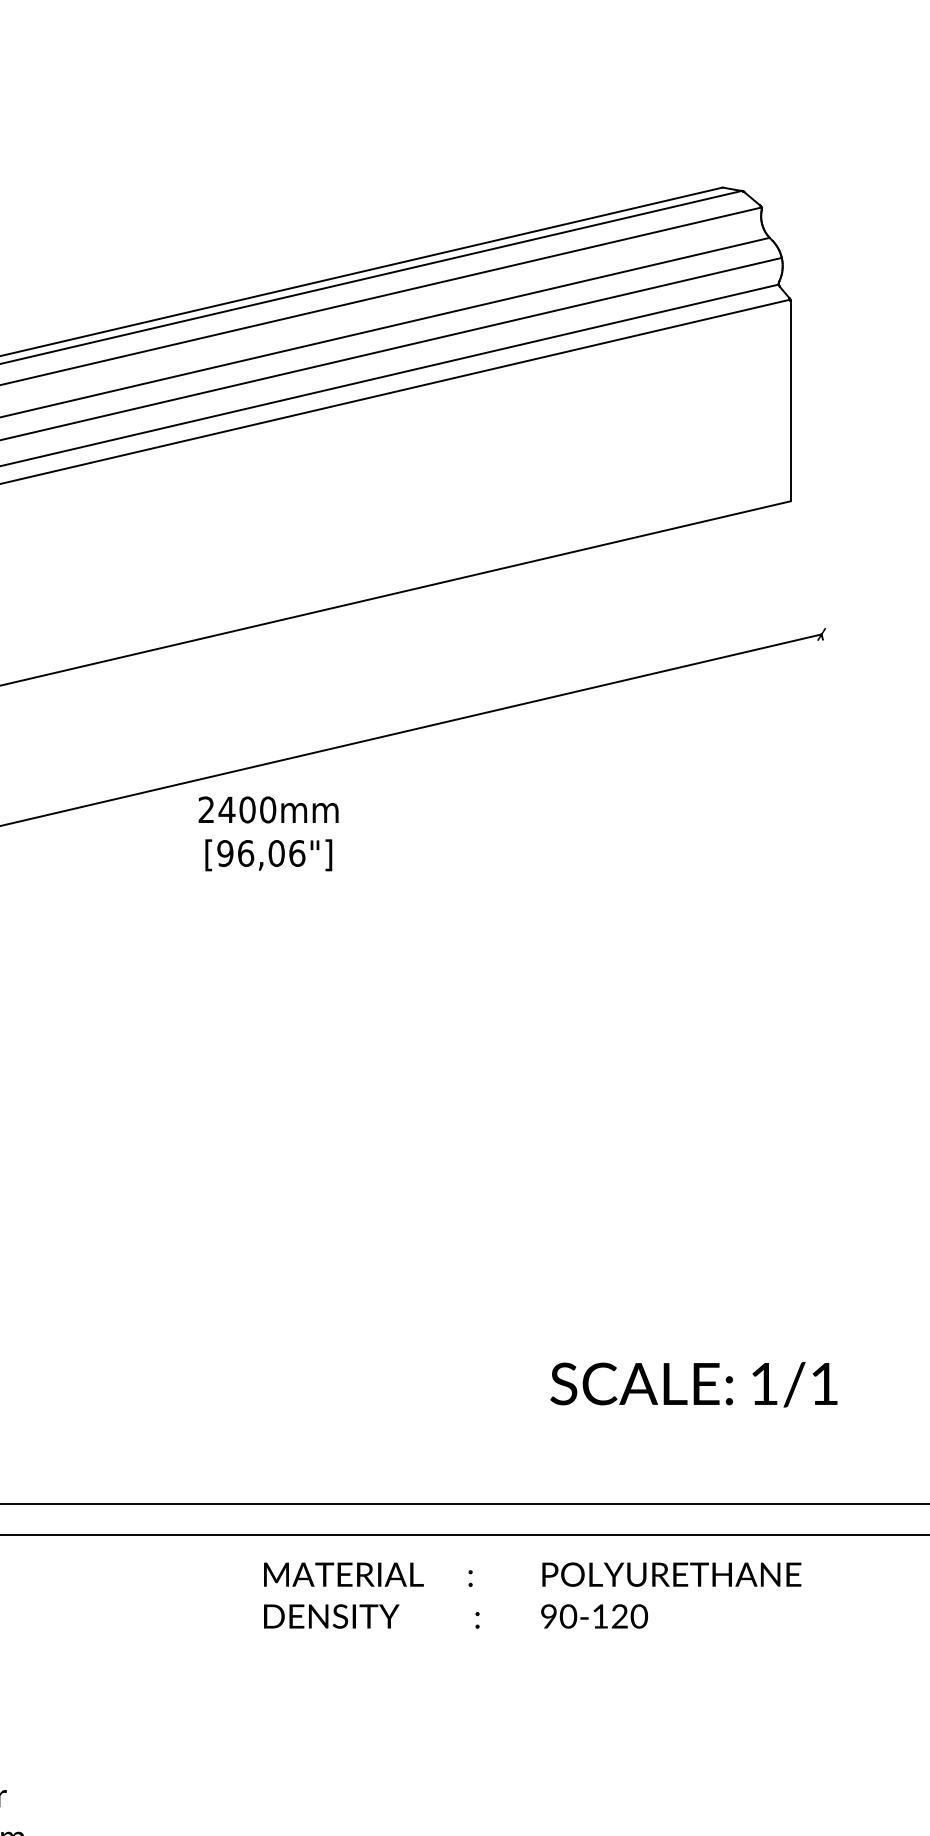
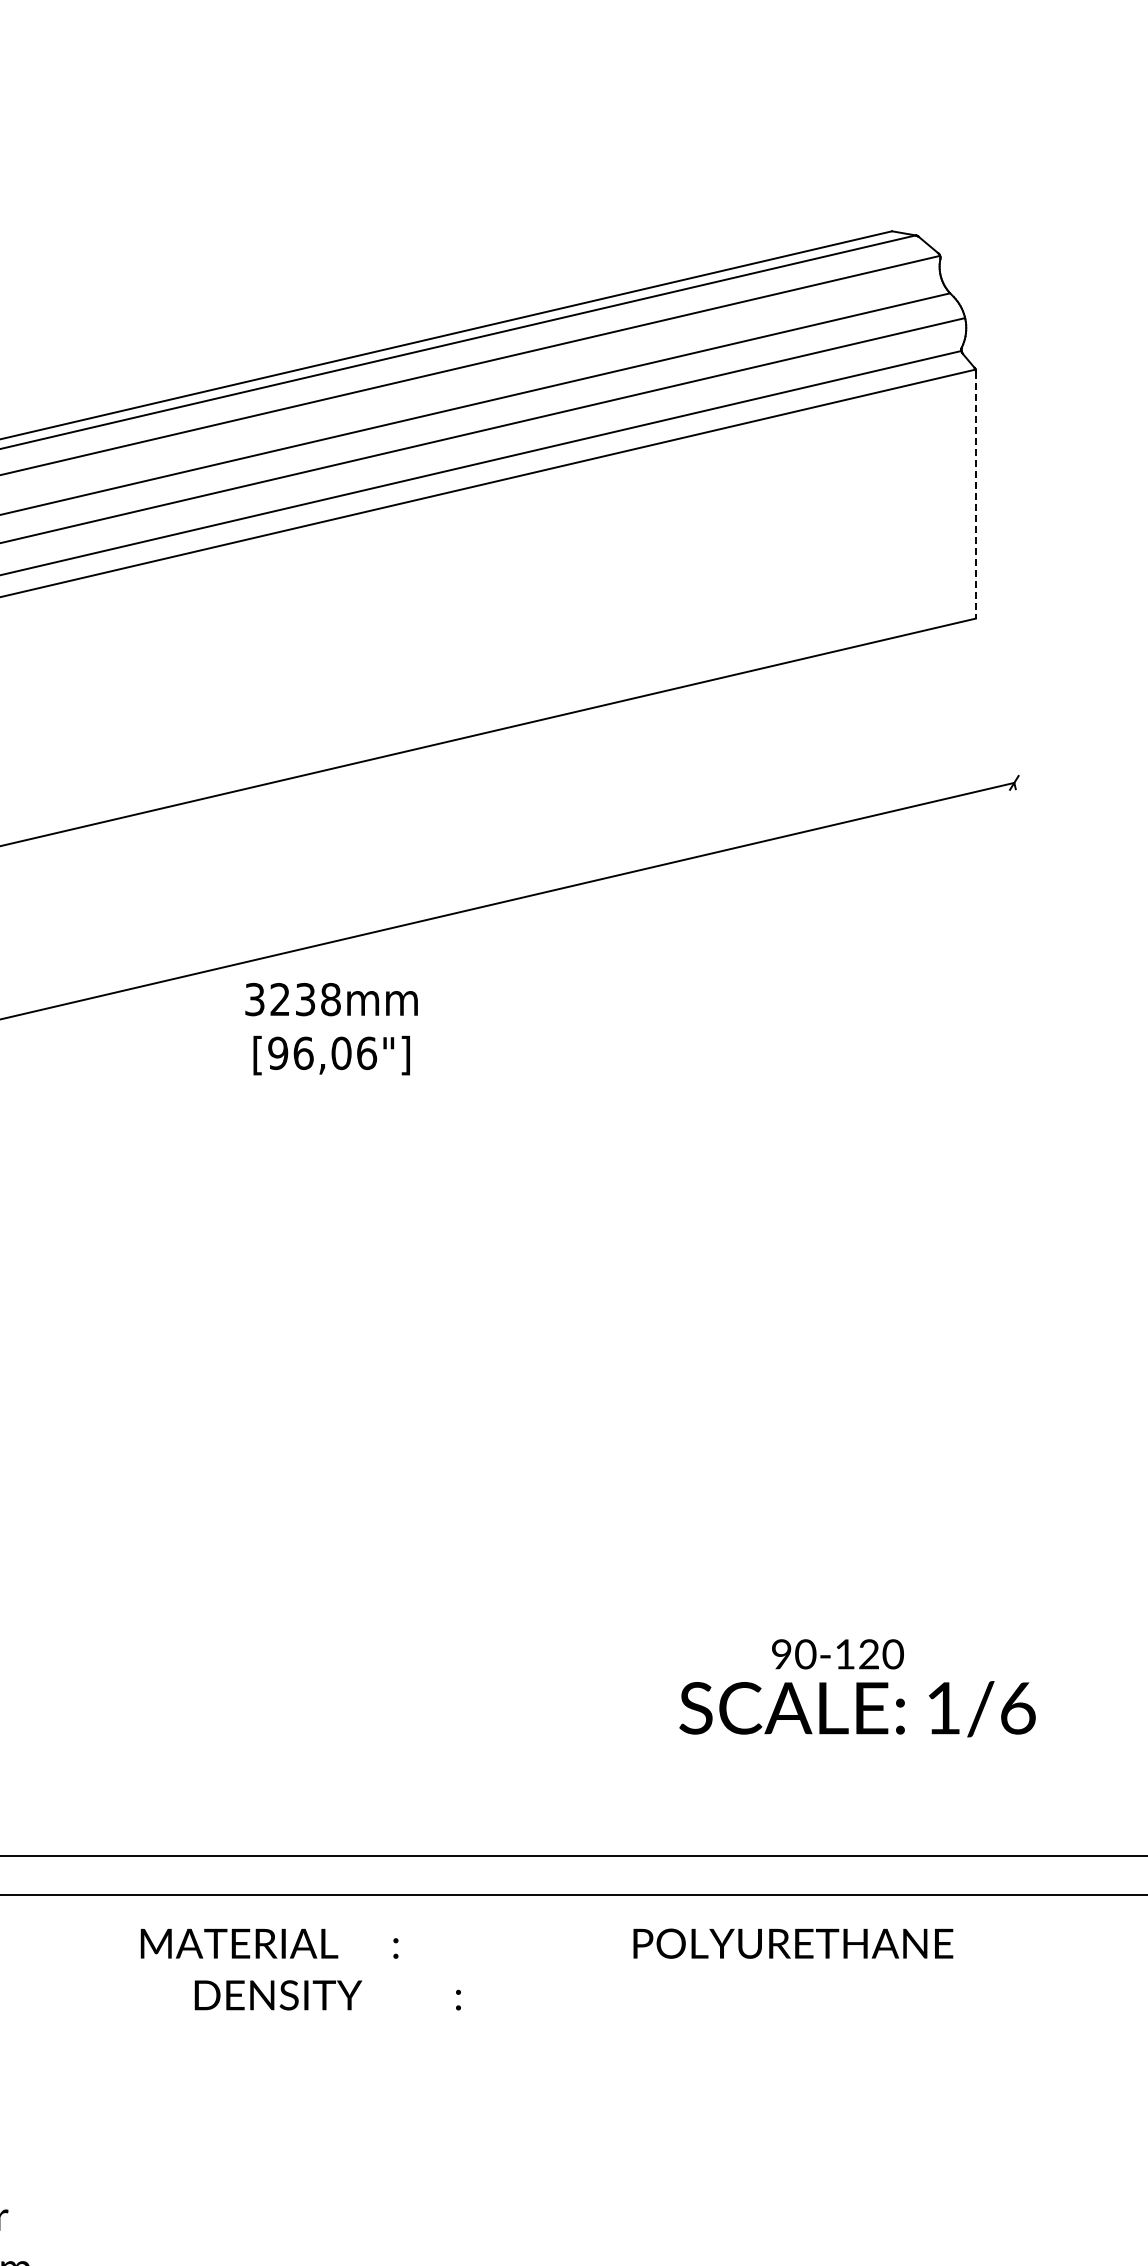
line: (790, 401) -> (975, 495), solid -> dashed
text: (236, 809) -> (292, 999), 2400mm -> 3238mm
text: (825, 1384) -> (1018, 1708), 1/1 -> 1/6
text: (368, 1574) -> (269, 1943), moved
text: (671, 1574) -> (793, 1943), moved
text: (371, 1616) -> (327, 1995), moved
text: (594, 1616) -> (837, 1654), moved

